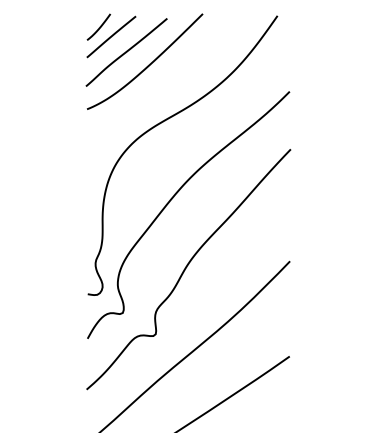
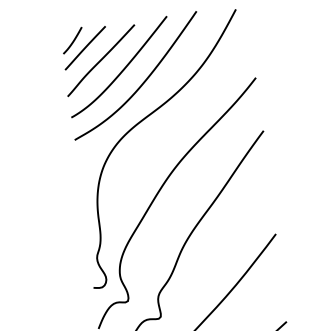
curve: (169, 80) -> (143, 81), added

